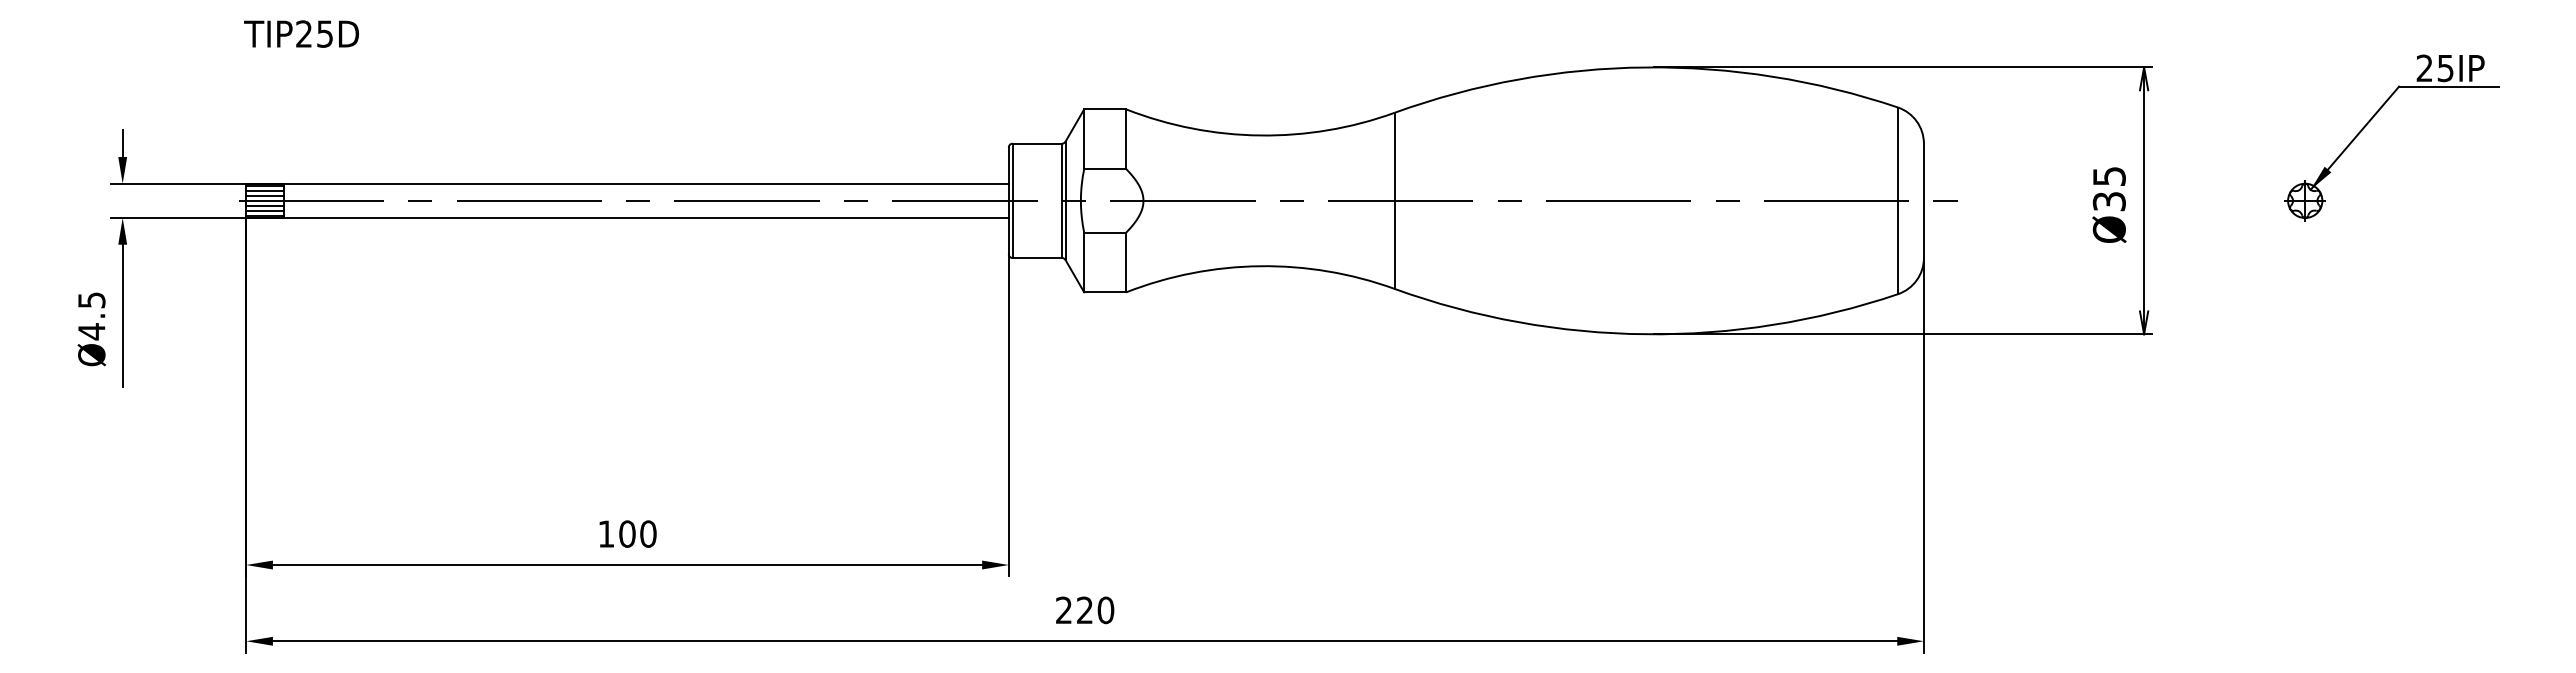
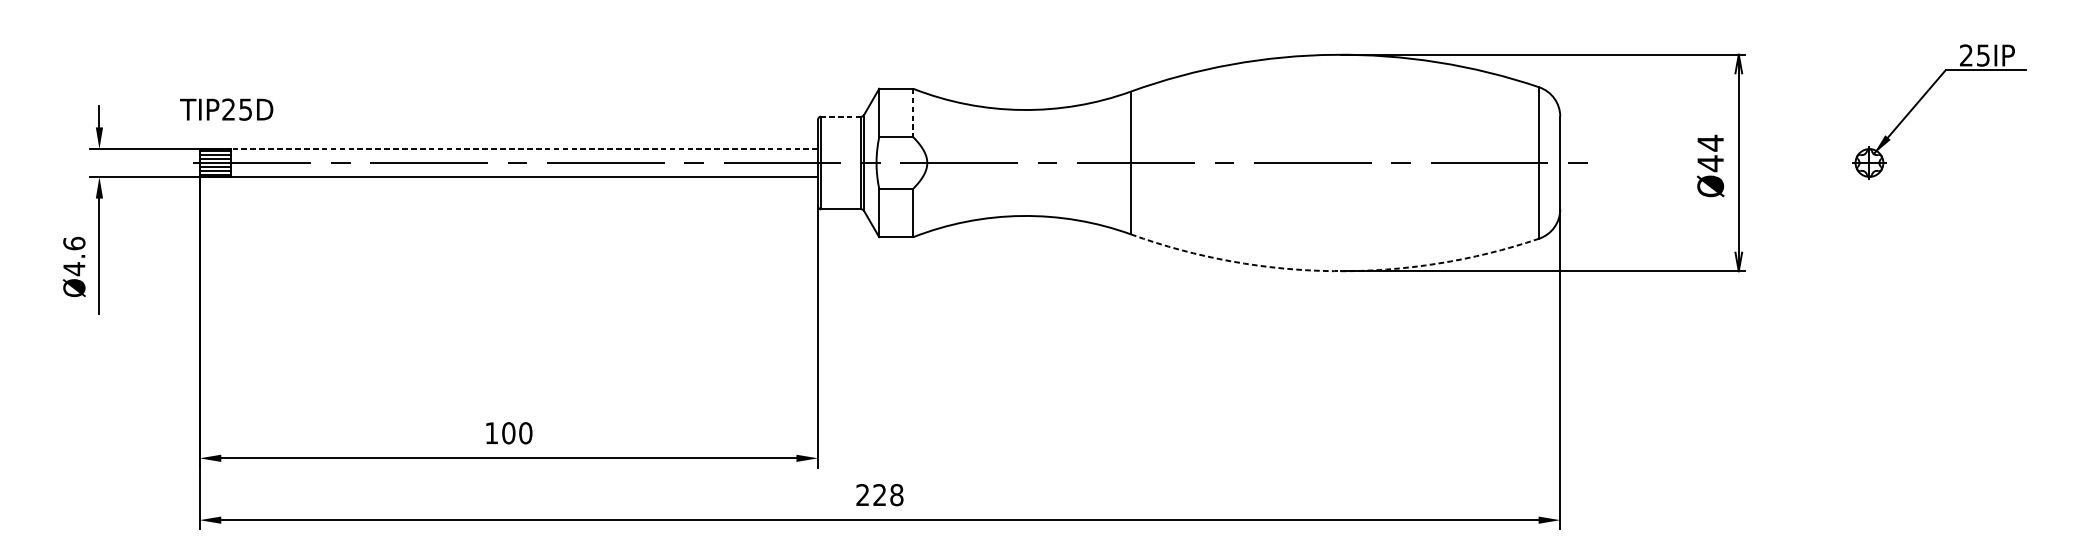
text: (301, 33) -> (226, 109), moved
line: (1126, 139) -> (913, 113), solid -> dashed
line: (1037, 143) -> (841, 116), solid -> dashed
line: (646, 183) -> (524, 148), solid -> dashed
text: (2108, 189) -> (1709, 153), Ø35 -> Ø44
text: (91, 300) -> (74, 243), Ø4.5 -> Ø4.6
arc: (1645, 334) -> (1334, 271), solid -> dashed
text: (1105, 610) -> (896, 495), 220 -> 228

